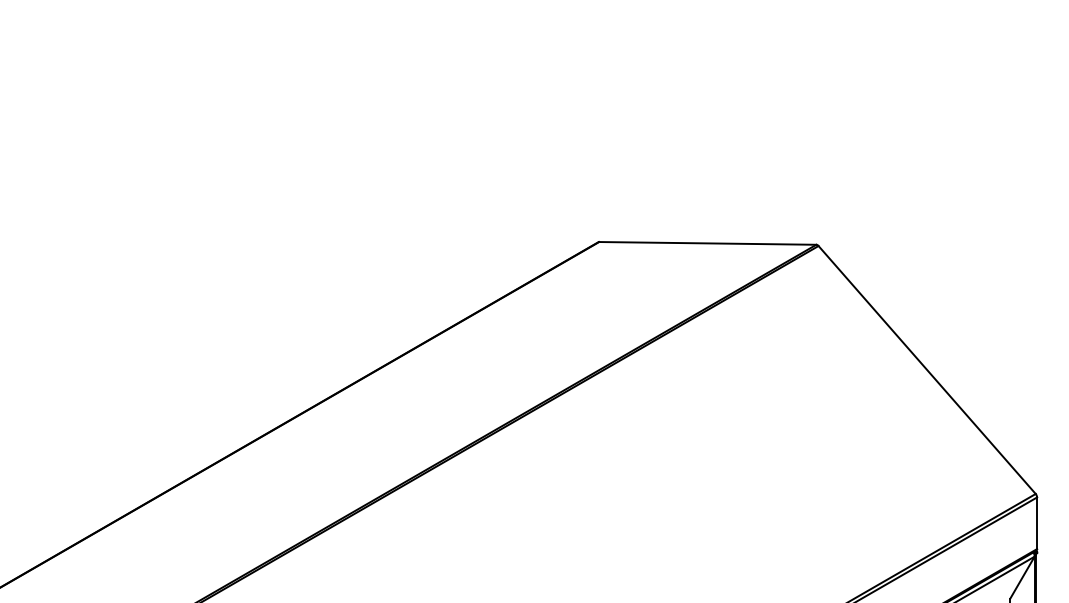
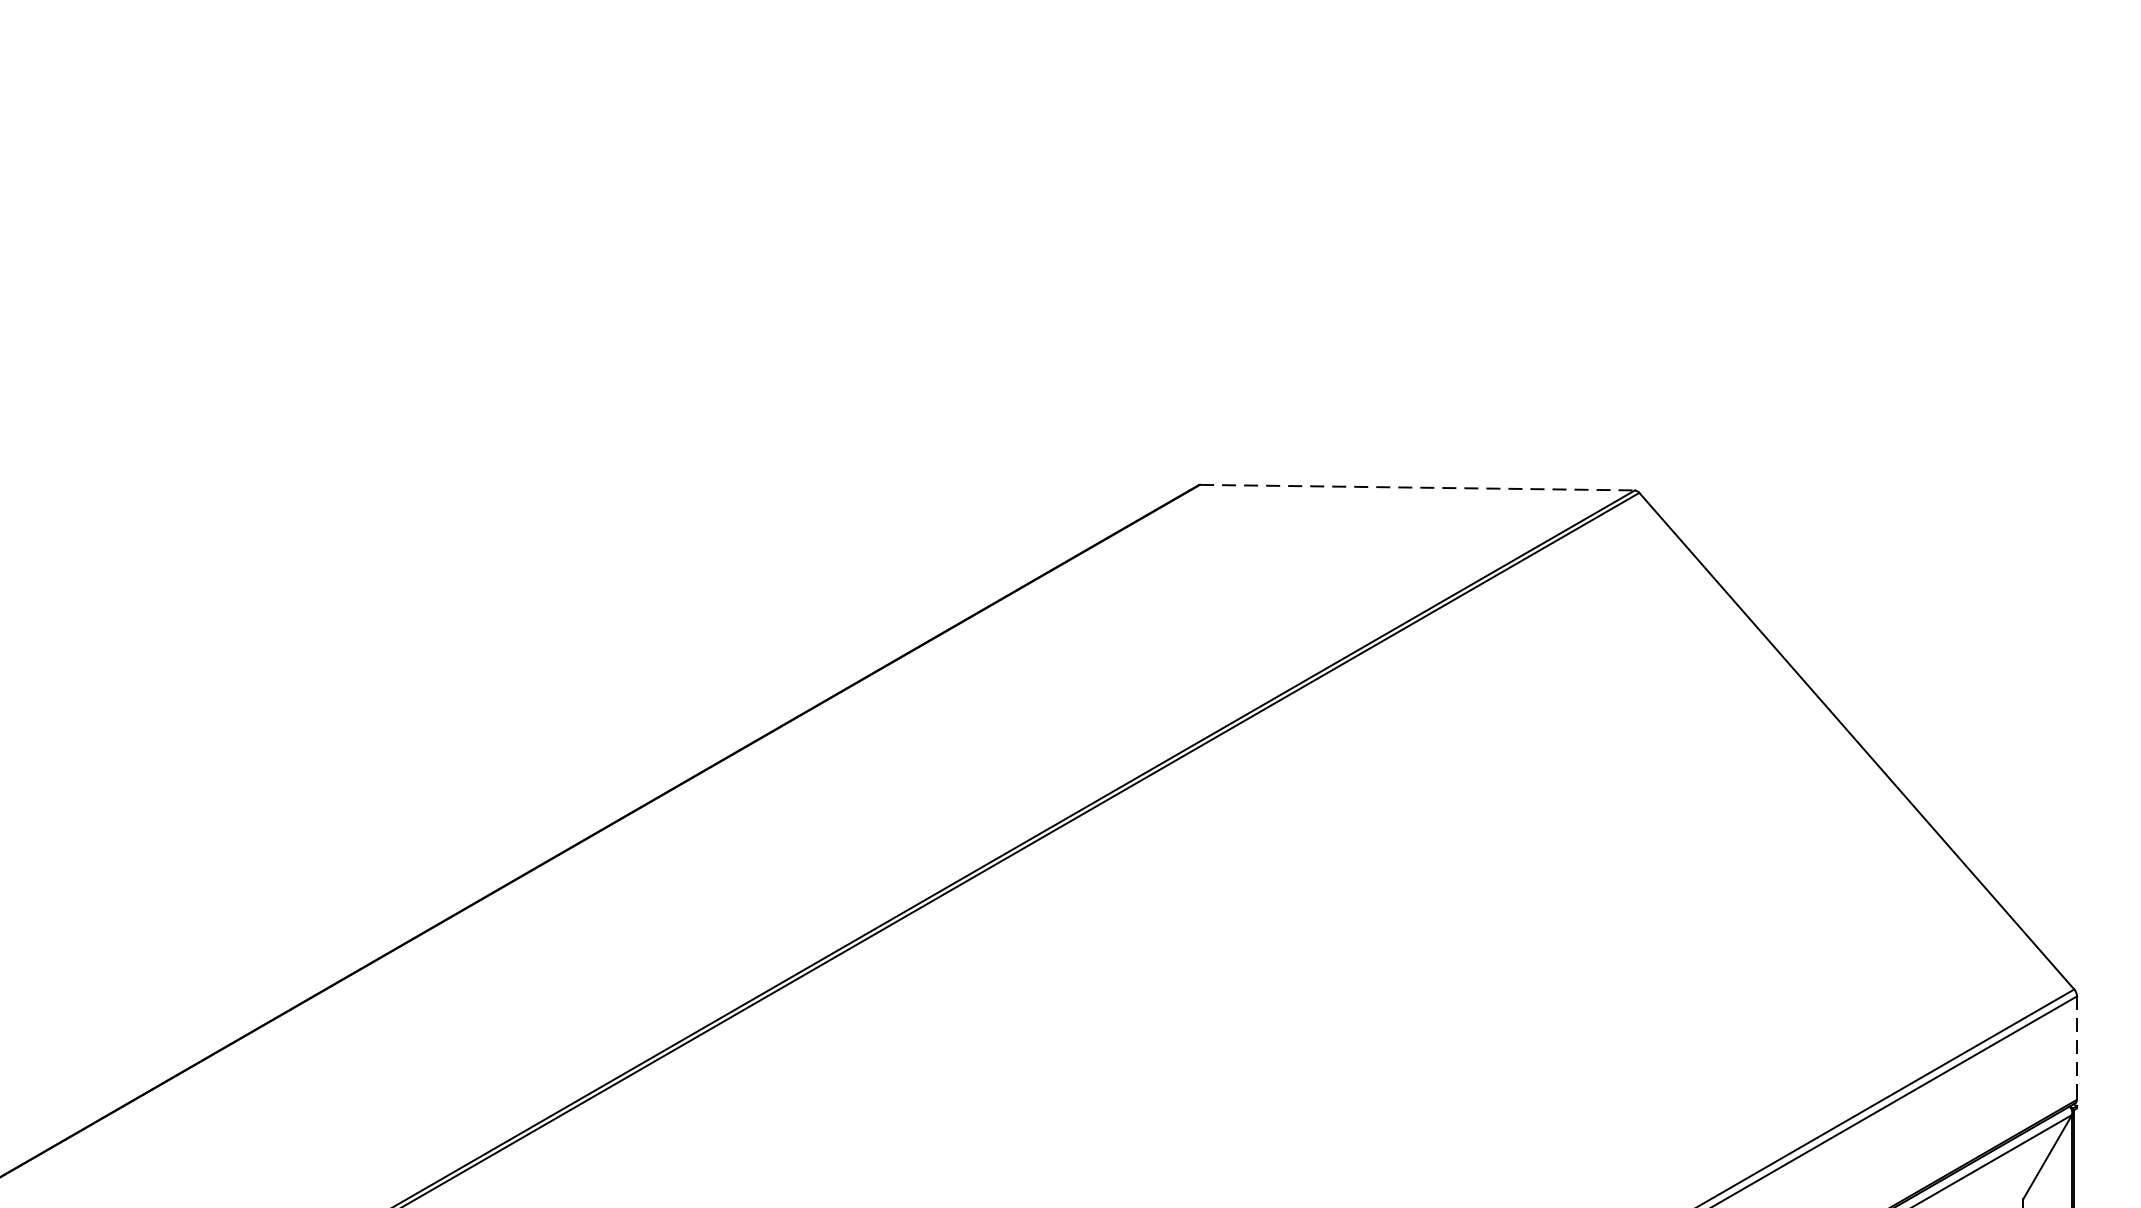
line: (707, 243) -> (1416, 487), solid -> dashed
line: (1037, 523) -> (2077, 1048), solid -> dashed

